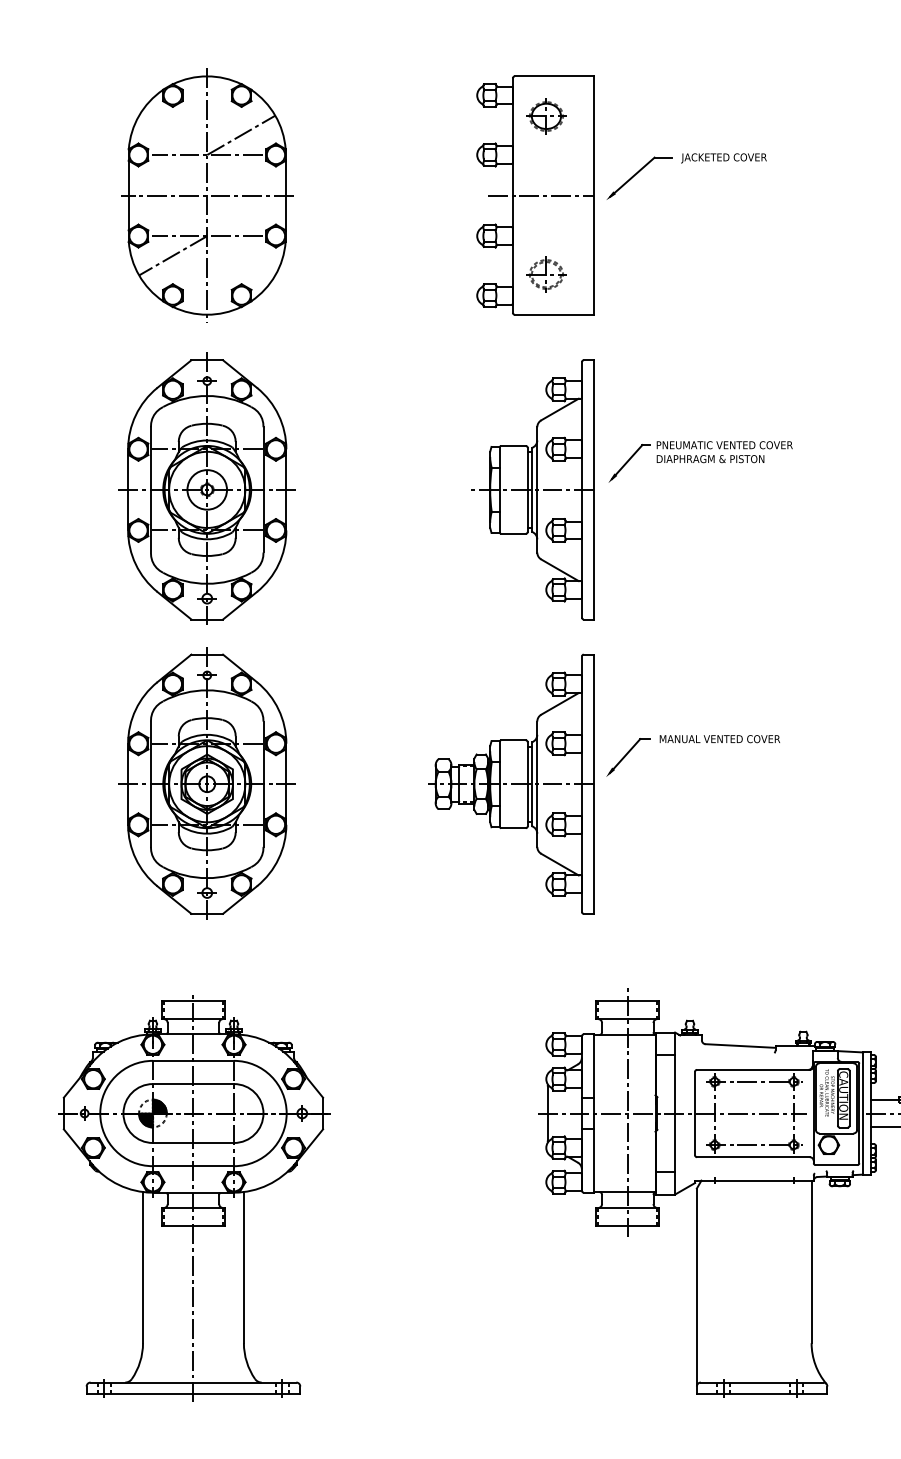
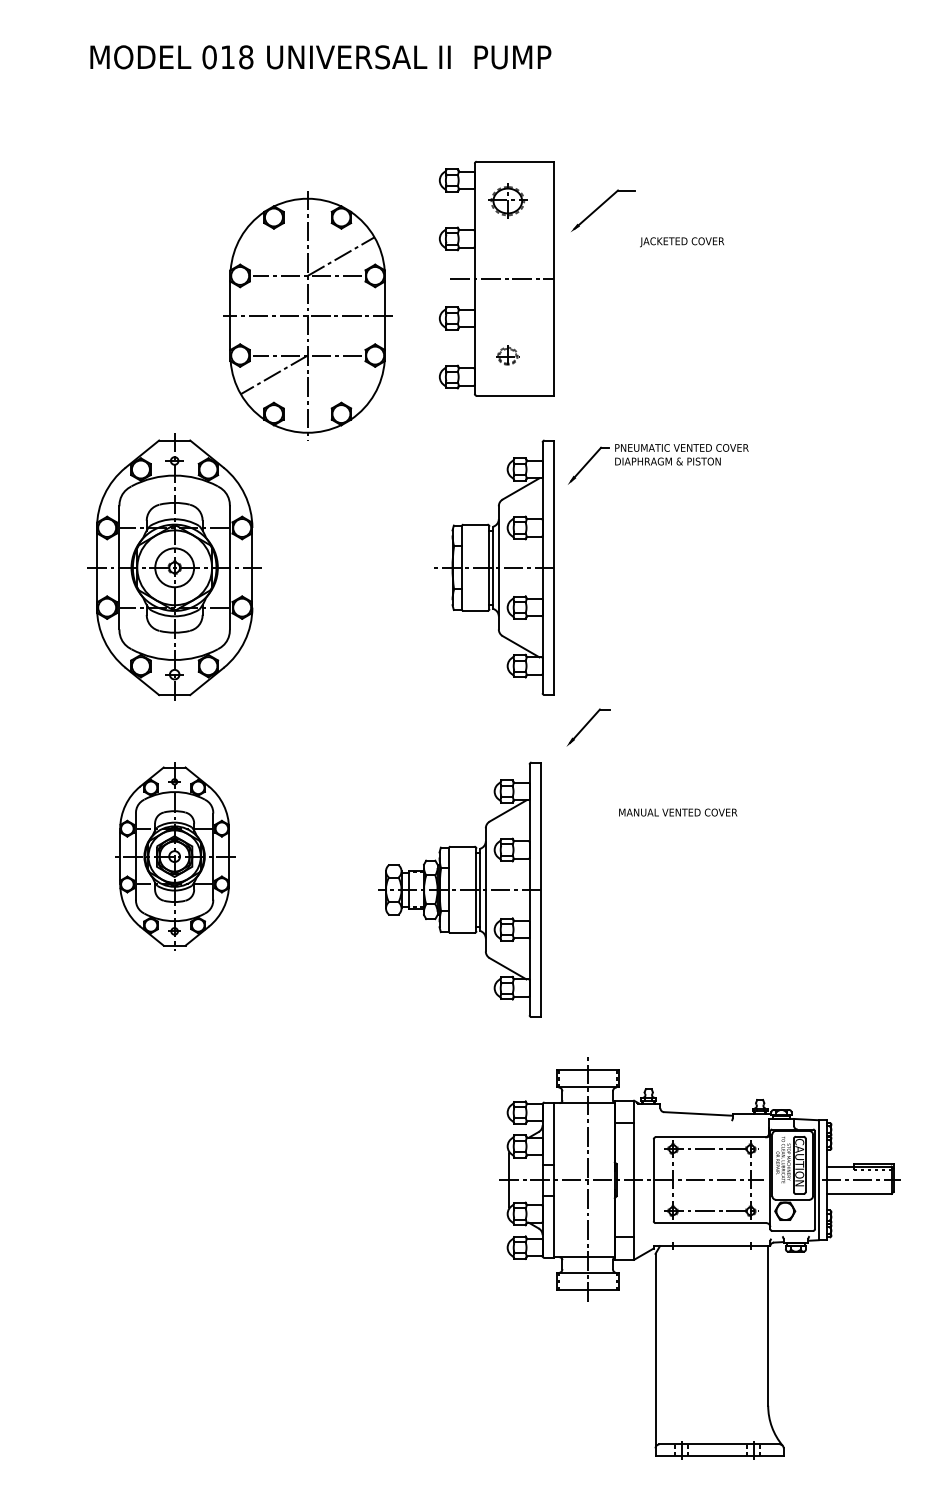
part: (639, 177) -> (603, 210), moved
part: (207, 195) -> (307, 315), moved
part: (546, 273) -> (507, 355), size x0.6
part: (700, 462) -> (658, 464), moved
part: (628, 757) -> (588, 727), moved
part: (207, 782) -> (174, 855), size x0.7
part: (510, 783) -> (459, 889), moved
part: (193, 1198) -> (161, 1263), removed

